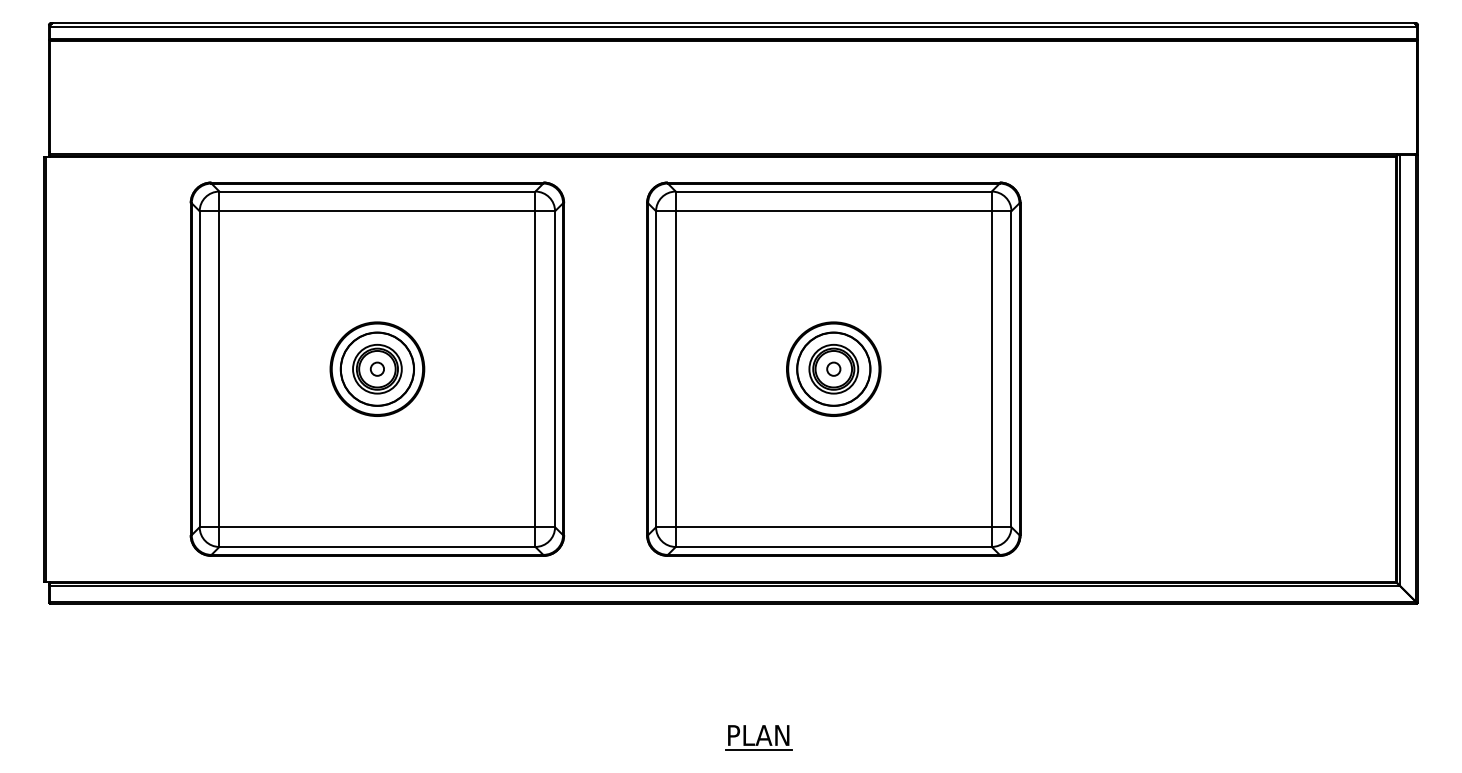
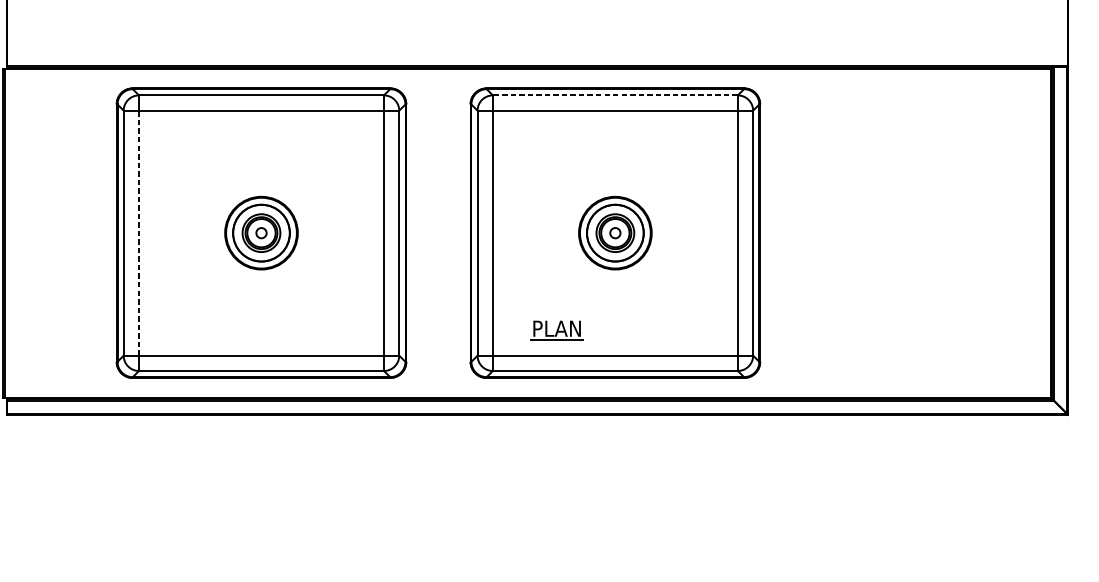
line: (833, 191) -> (615, 95), solid -> dashed
line: (219, 369) -> (139, 233), solid -> dashed
part: (758, 737) -> (556, 330), moved

